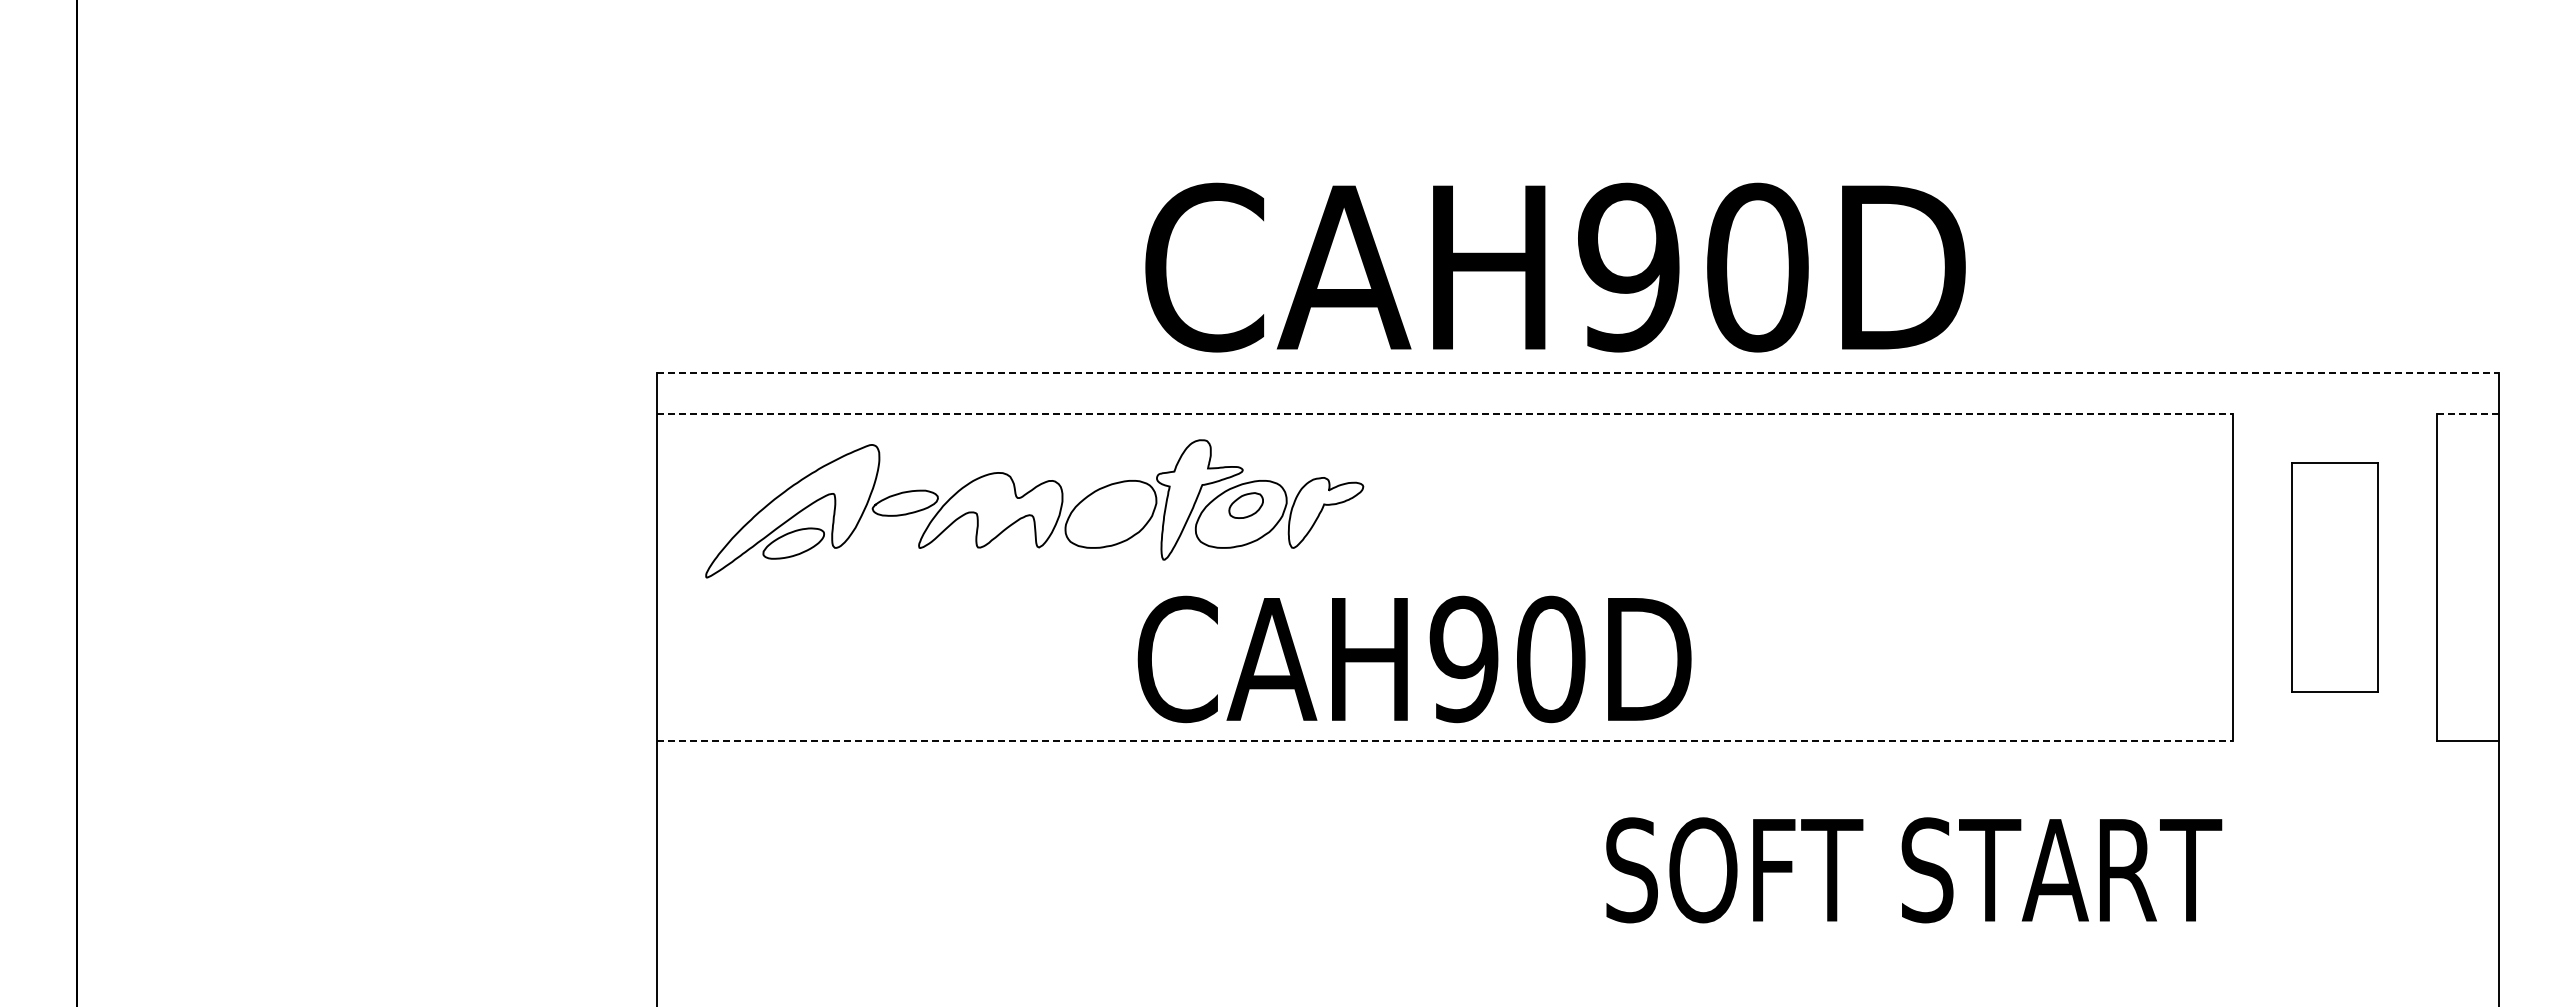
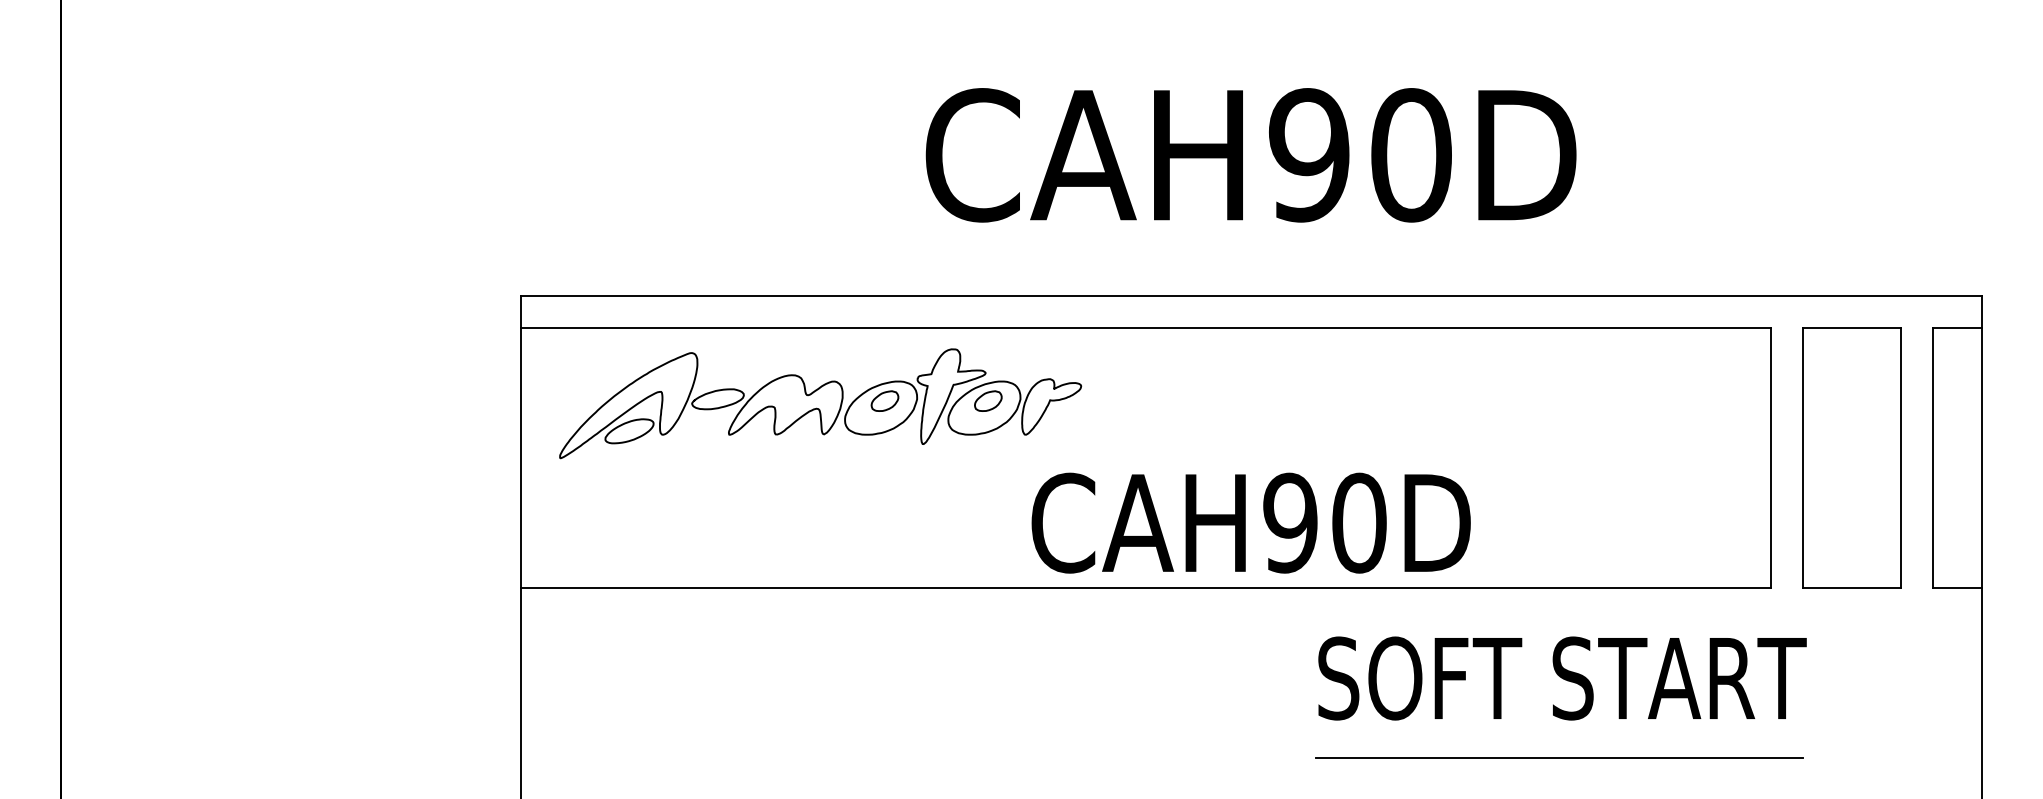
text: (1555, 267) -> (1251, 155), moved
line: (1577, 372) -> (1251, 295), dashed -> solid
line: (1444, 413) -> (1145, 328), dashed -> solid
line: (2468, 413) -> (1957, 328), dashed -> solid
part: (1115, 505) -> (884, 401), added
part: (2334, 577) -> (1851, 458), size x1.43
text: (1414, 659) -> (1251, 523), moved
line: (1444, 741) -> (1145, 588), dashed -> solid
text: (1914, 870) -> (1562, 678), moved
line: (1966, 956) -> (1559, 758), added

